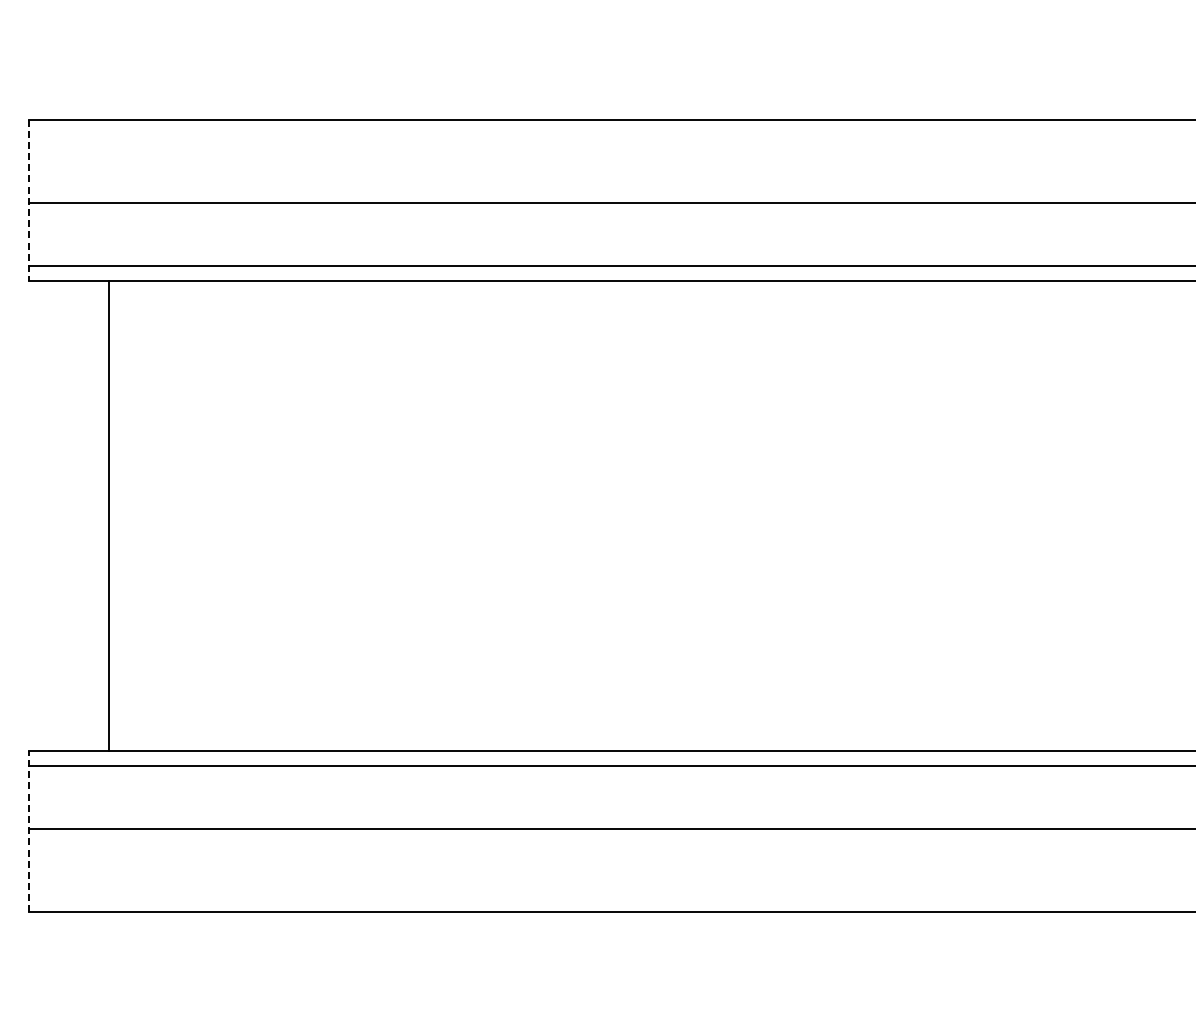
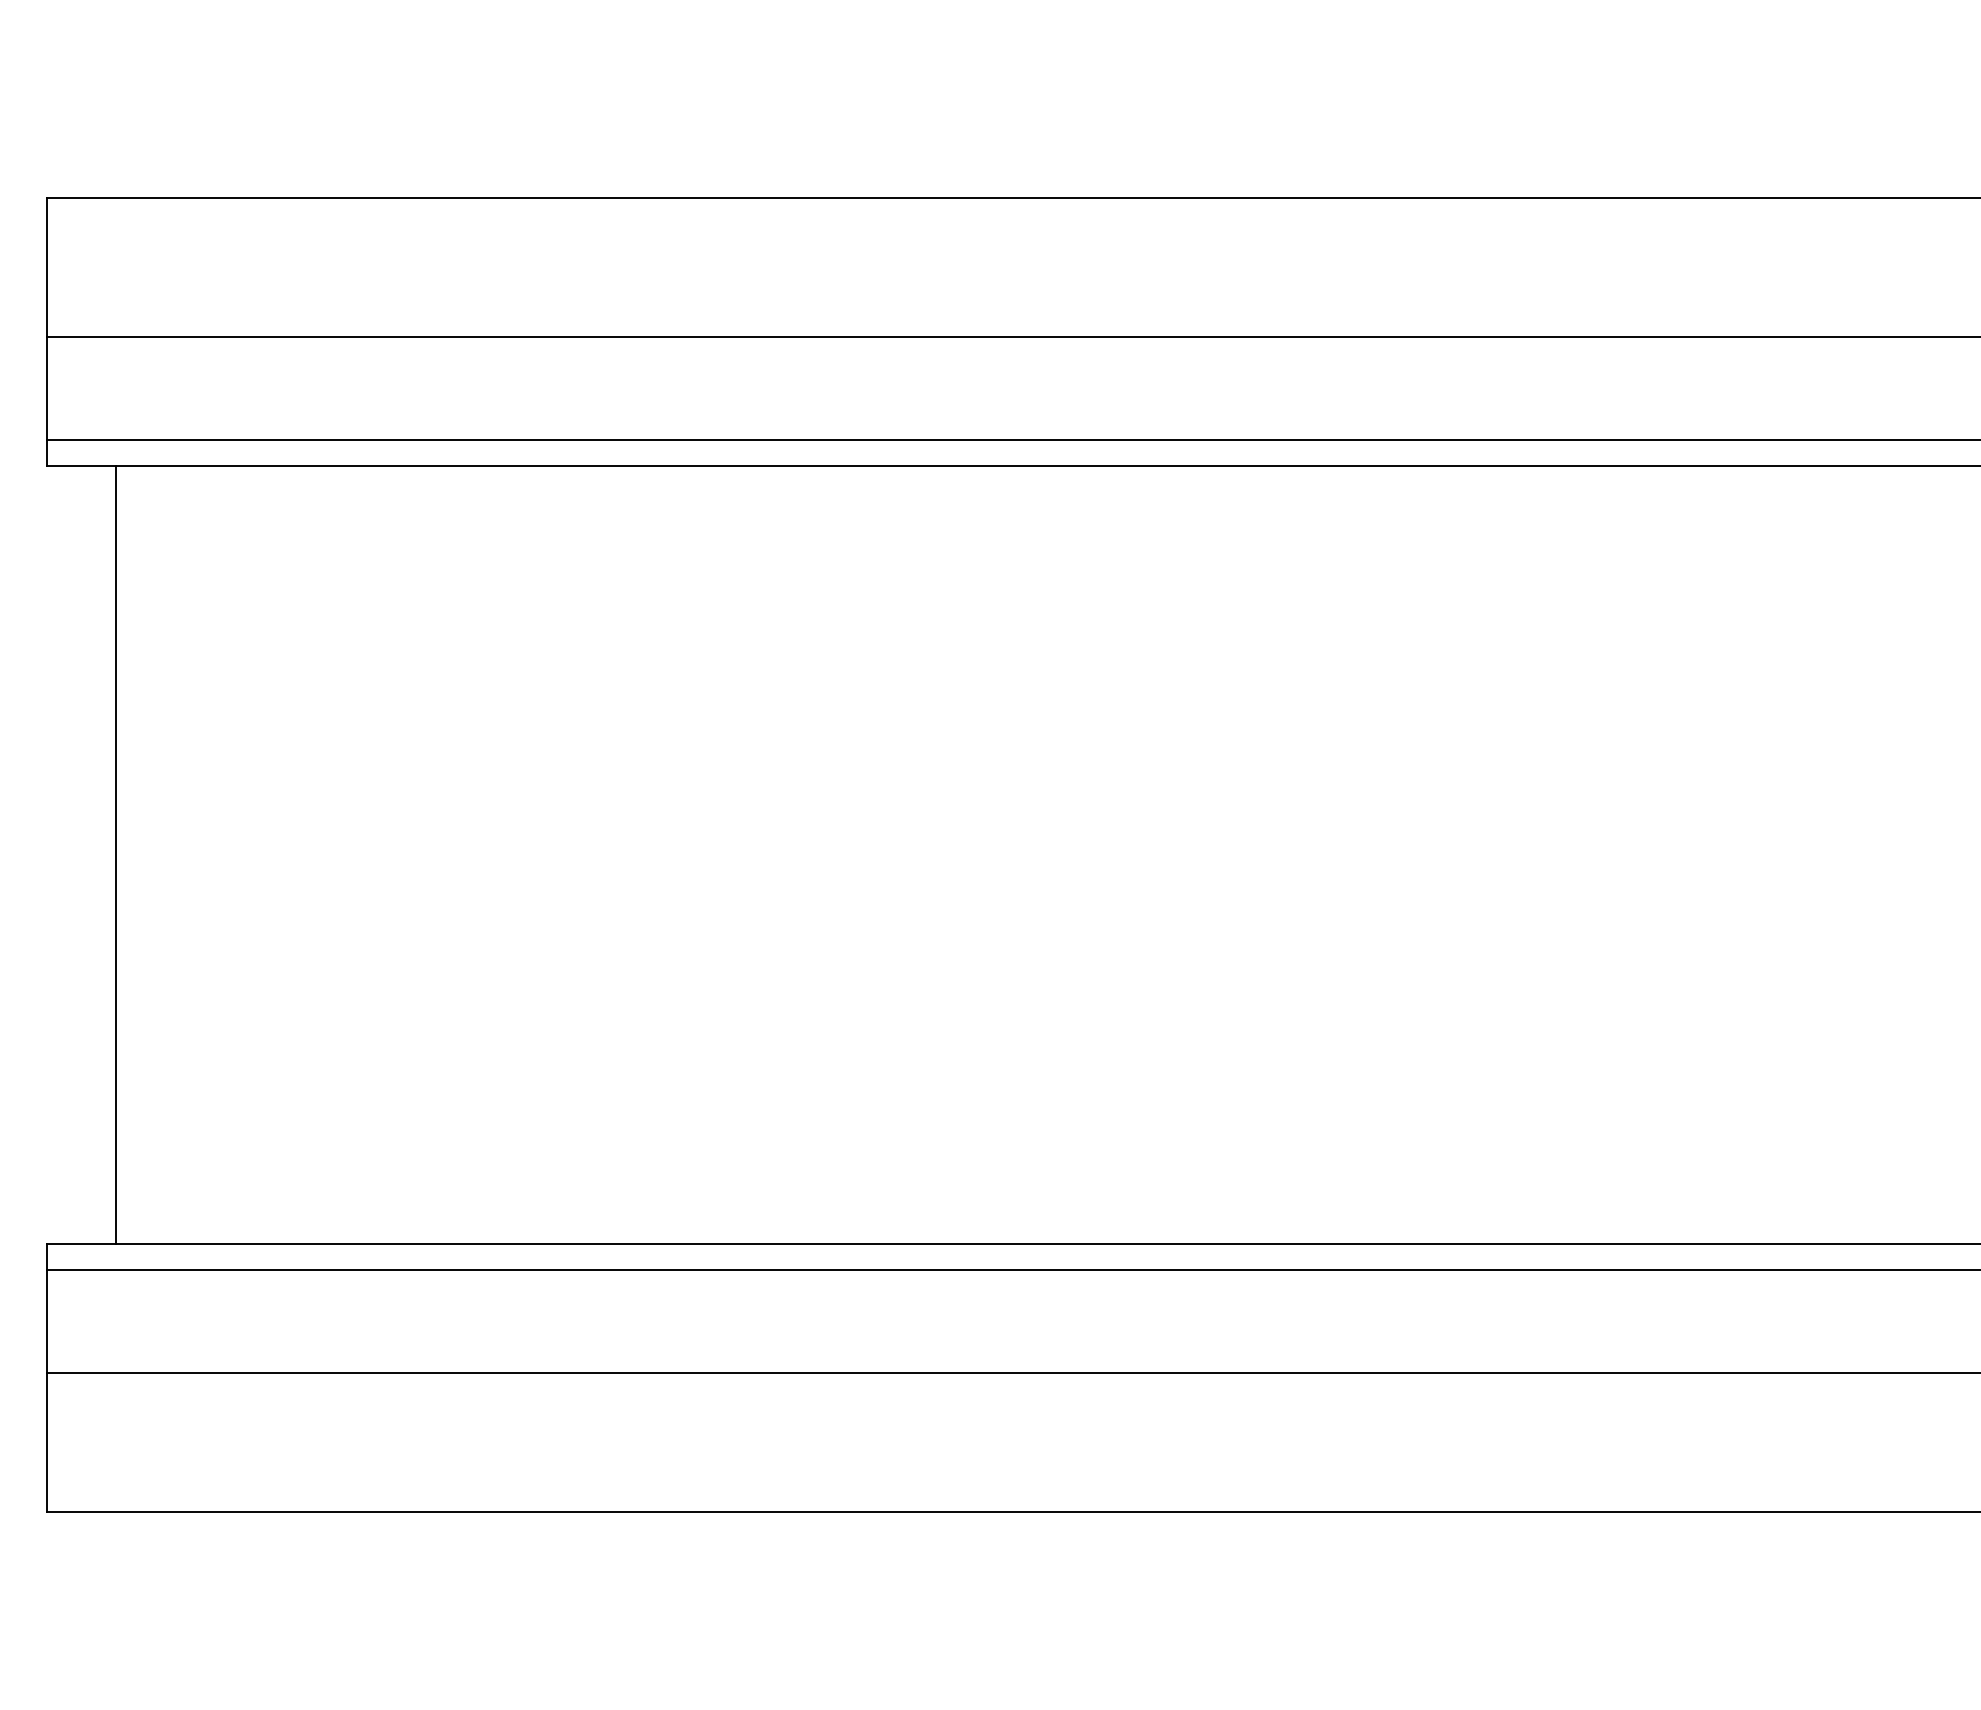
line: (28, 200) -> (46, 332), dashed -> solid
line: (109, 515) -> (116, 854), moved
line: (28, 831) -> (46, 1377), dashed -> solid

